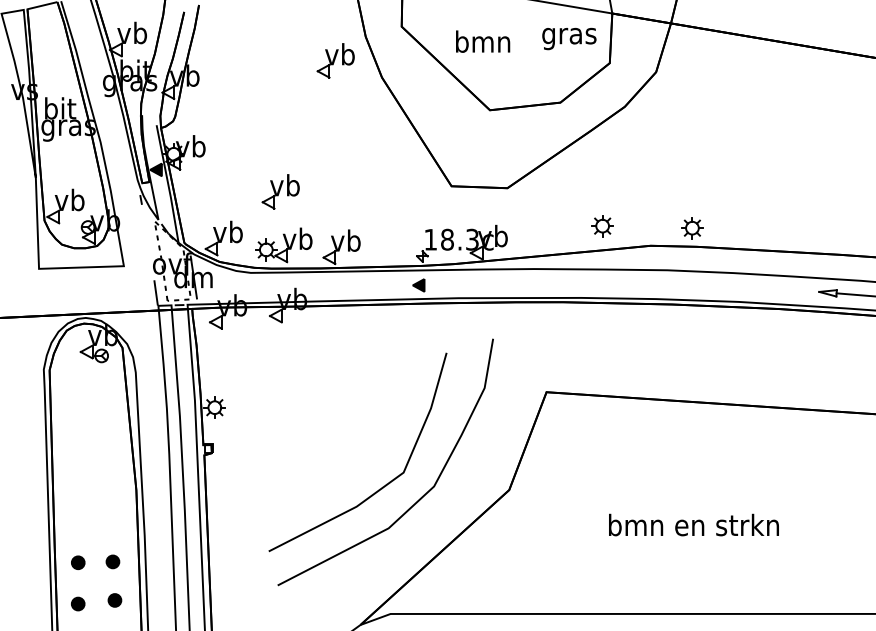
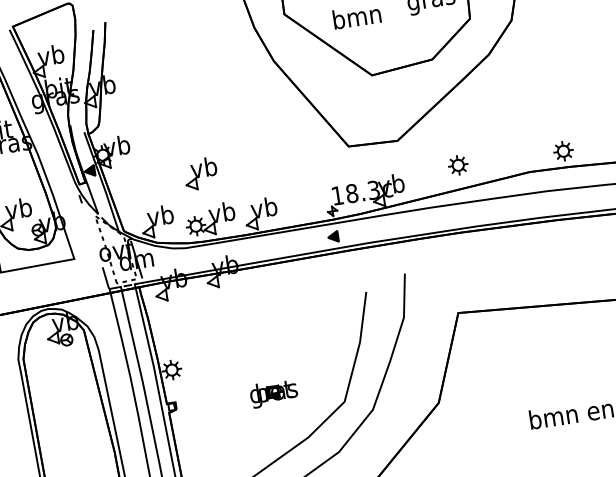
part: (335, 60) -> (231, 52), removed
part: (602, 226) -> (458, 165), moved
part: (325, 451) -> (273, 393), added

